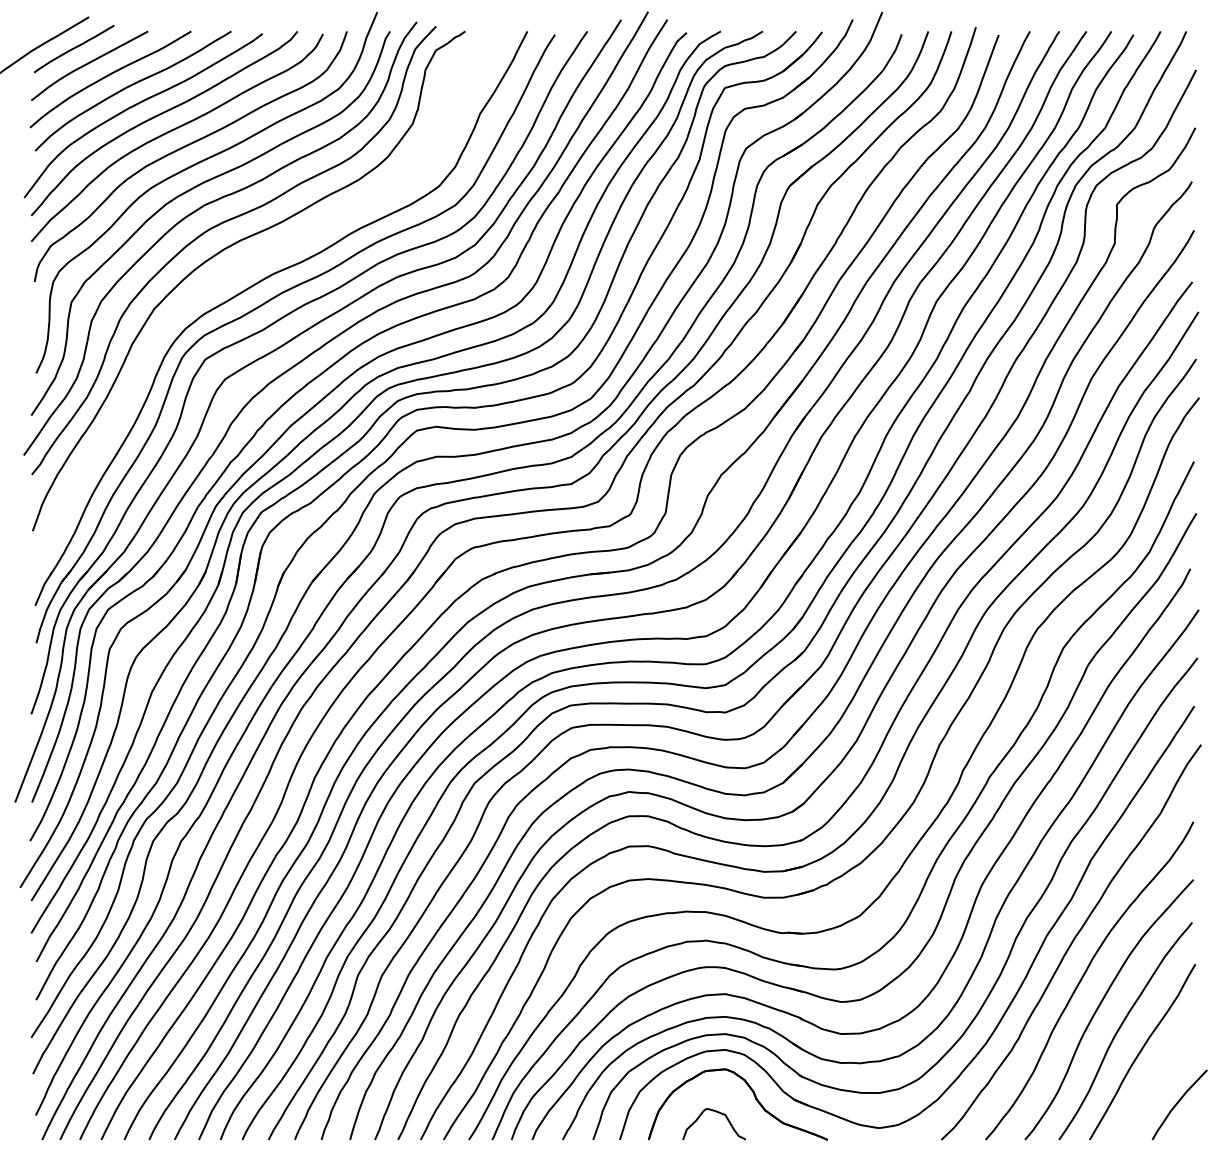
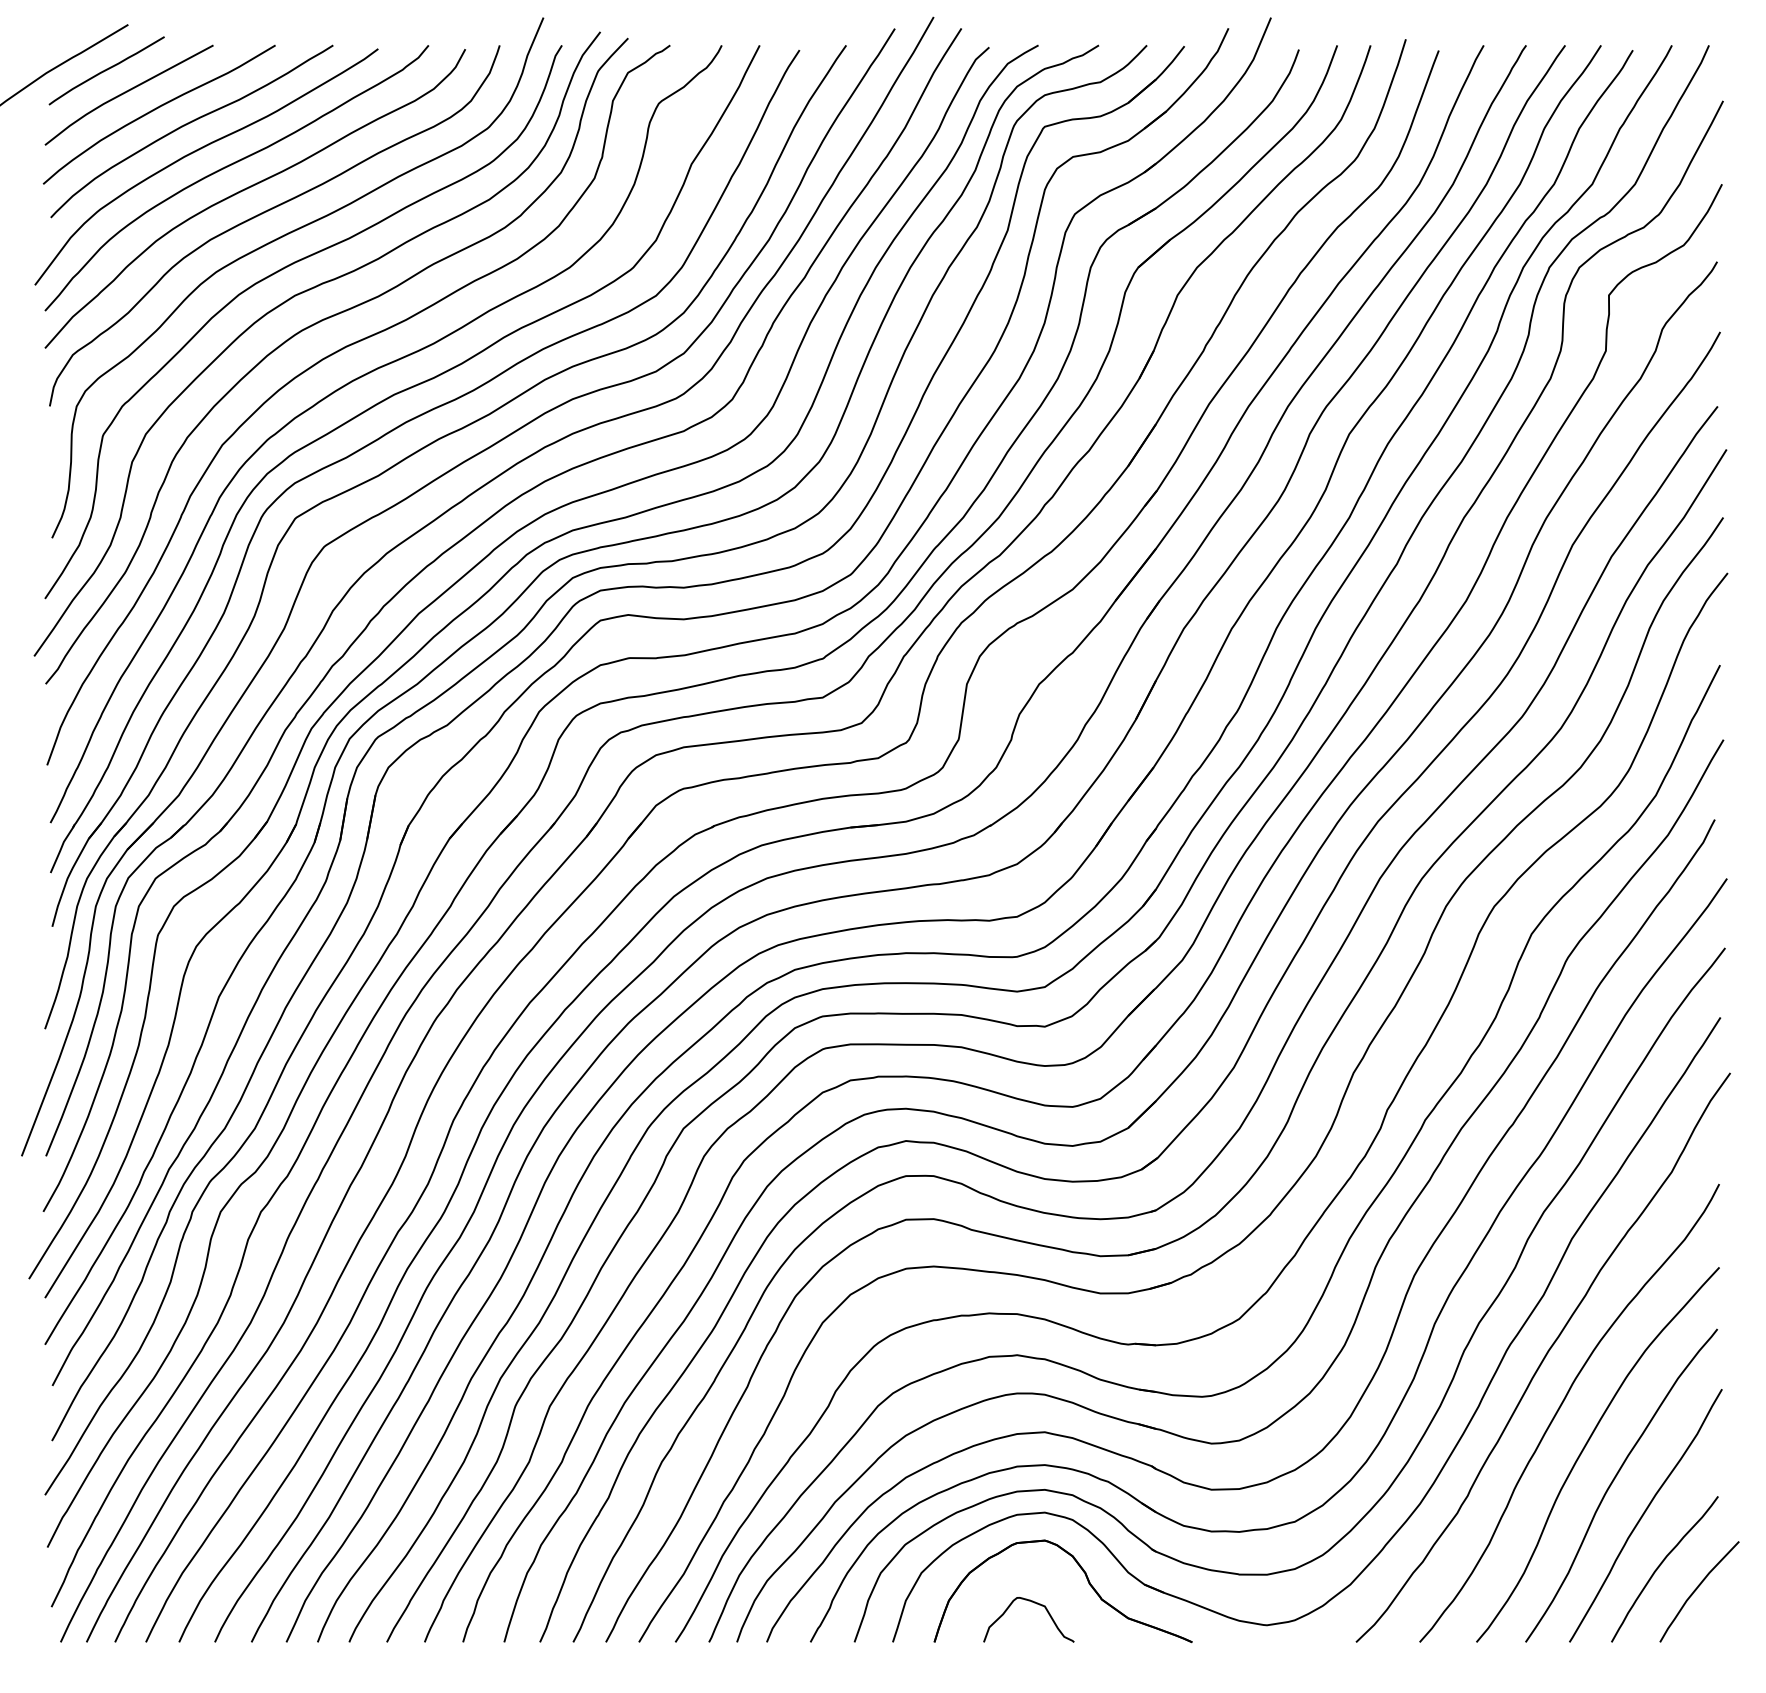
curve: (249, 263) -> (359, 379), added
curve: (1153, 1086) -> (1661, 1565), added

